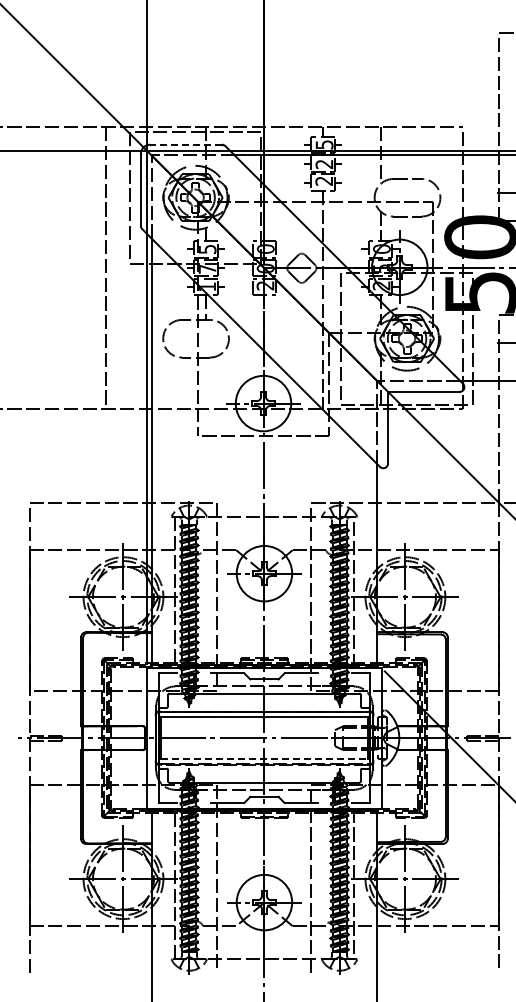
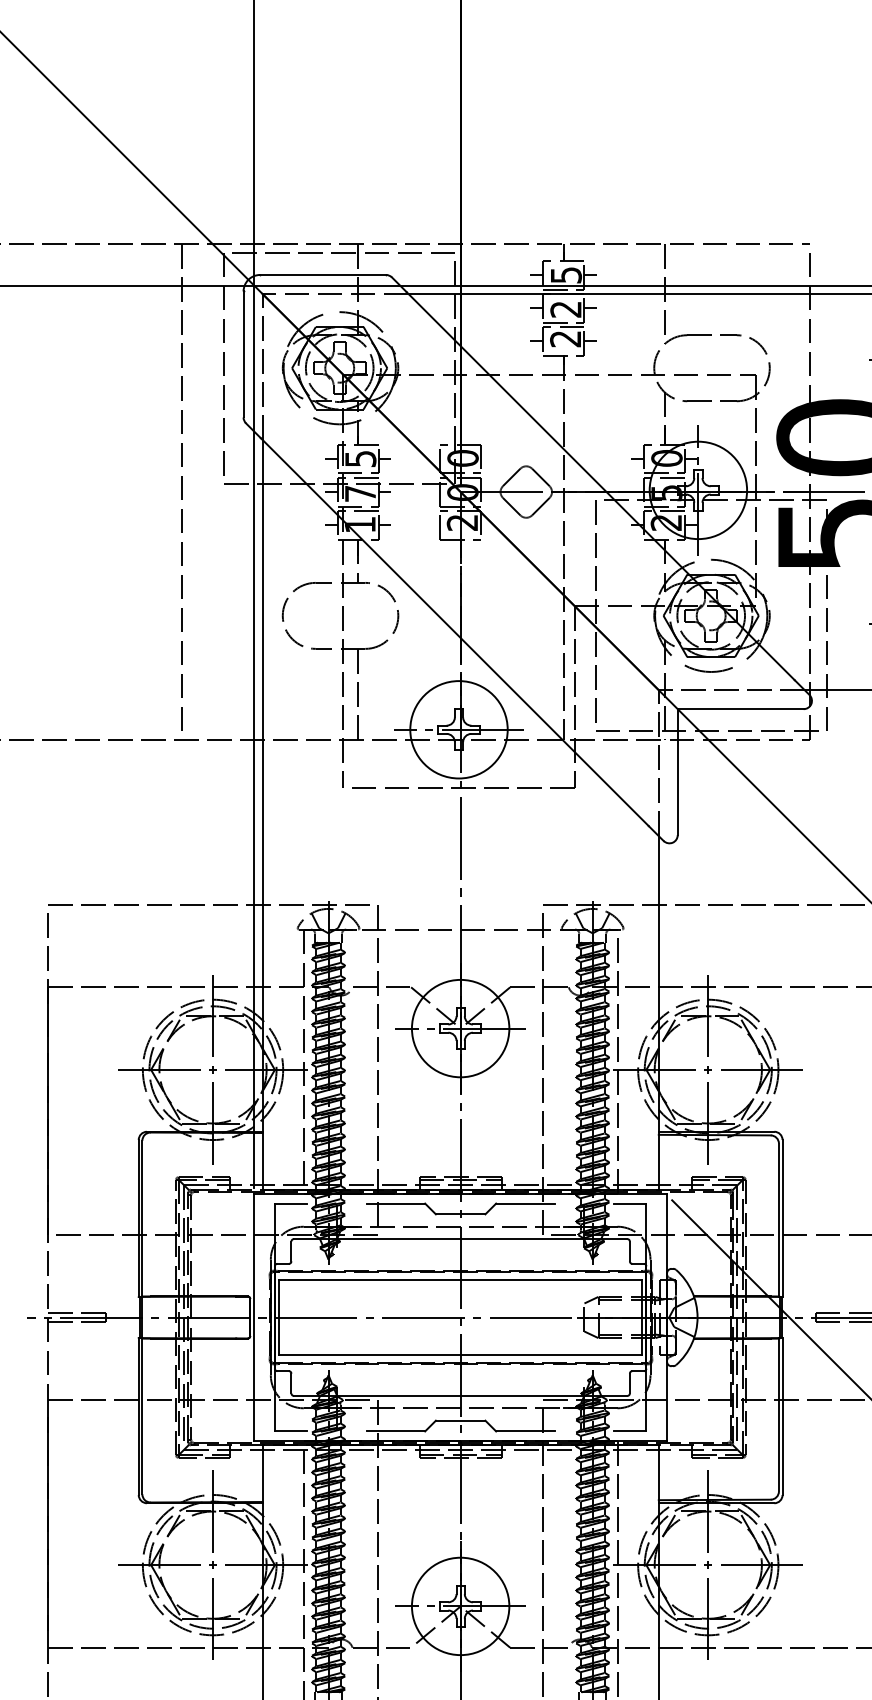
line: (186, 144) -> (323, 274), dashed -> solid
line: (206, 383) -> (358, 694), added
line: (264, 759) -> (460, 1354), dashed -> solid

